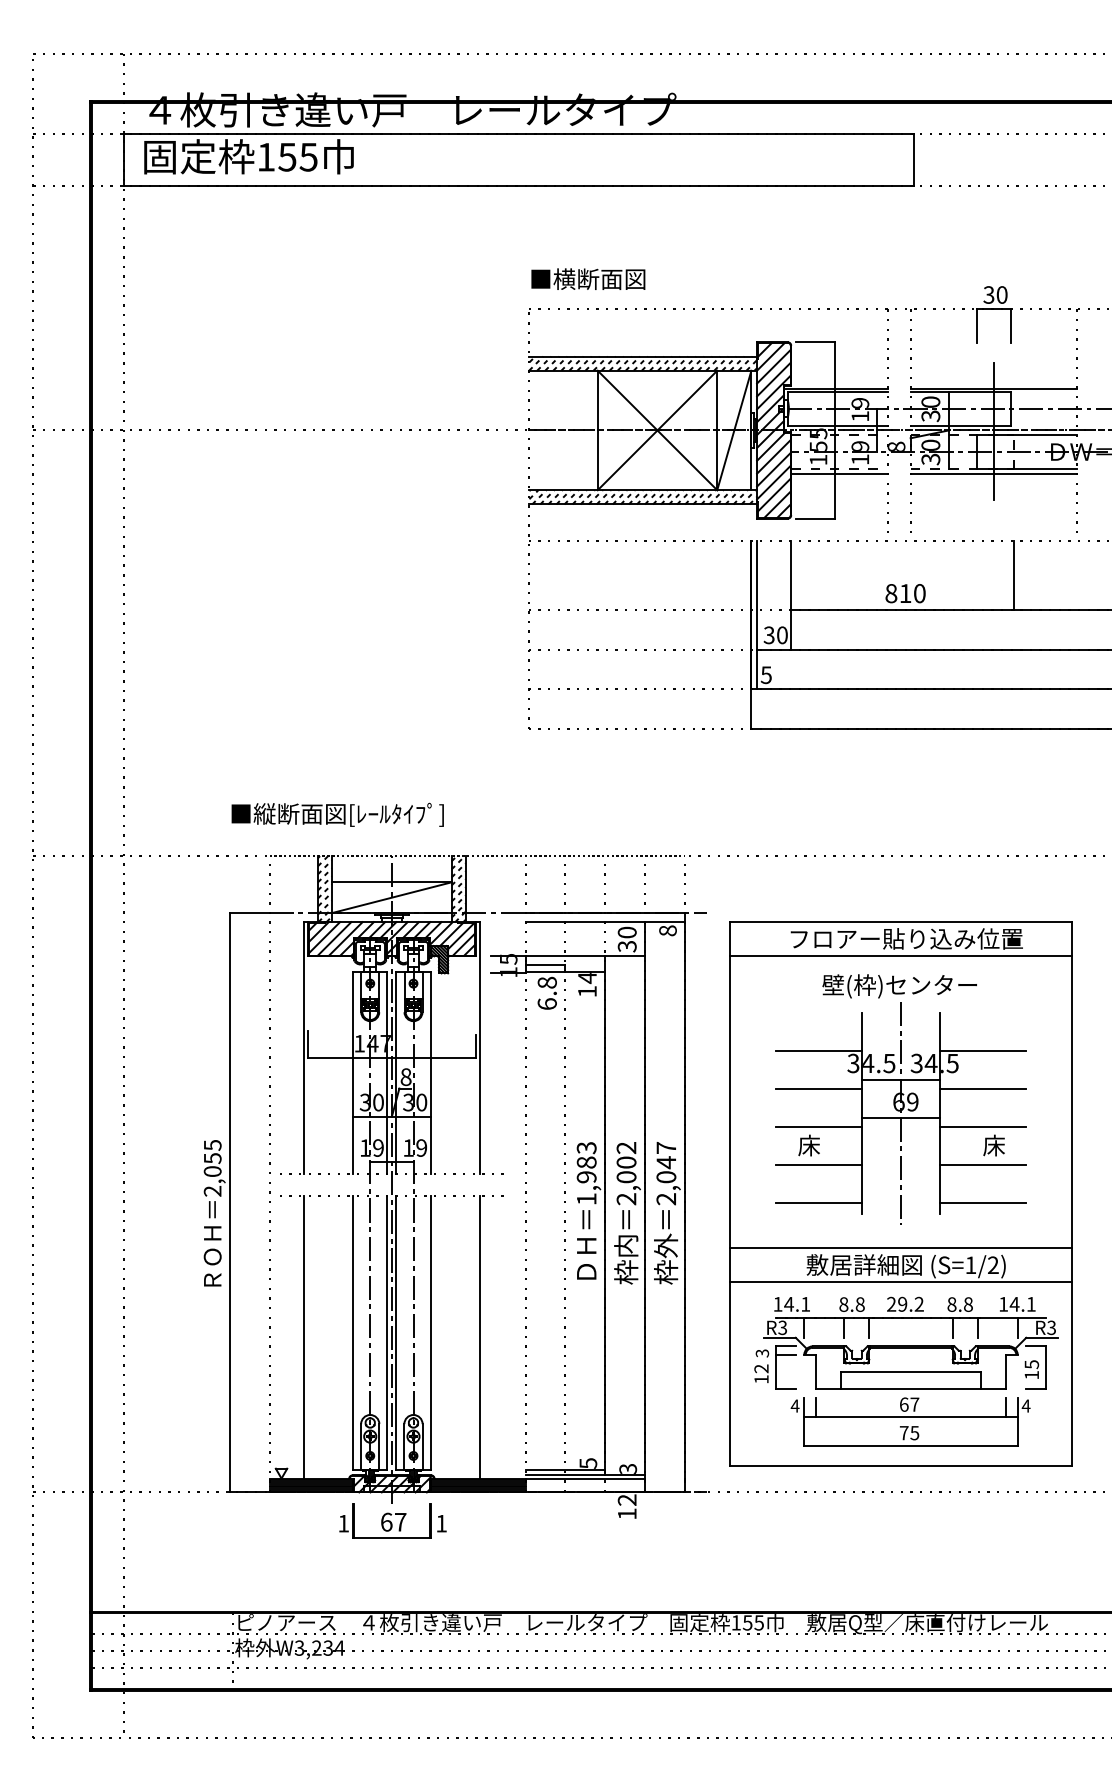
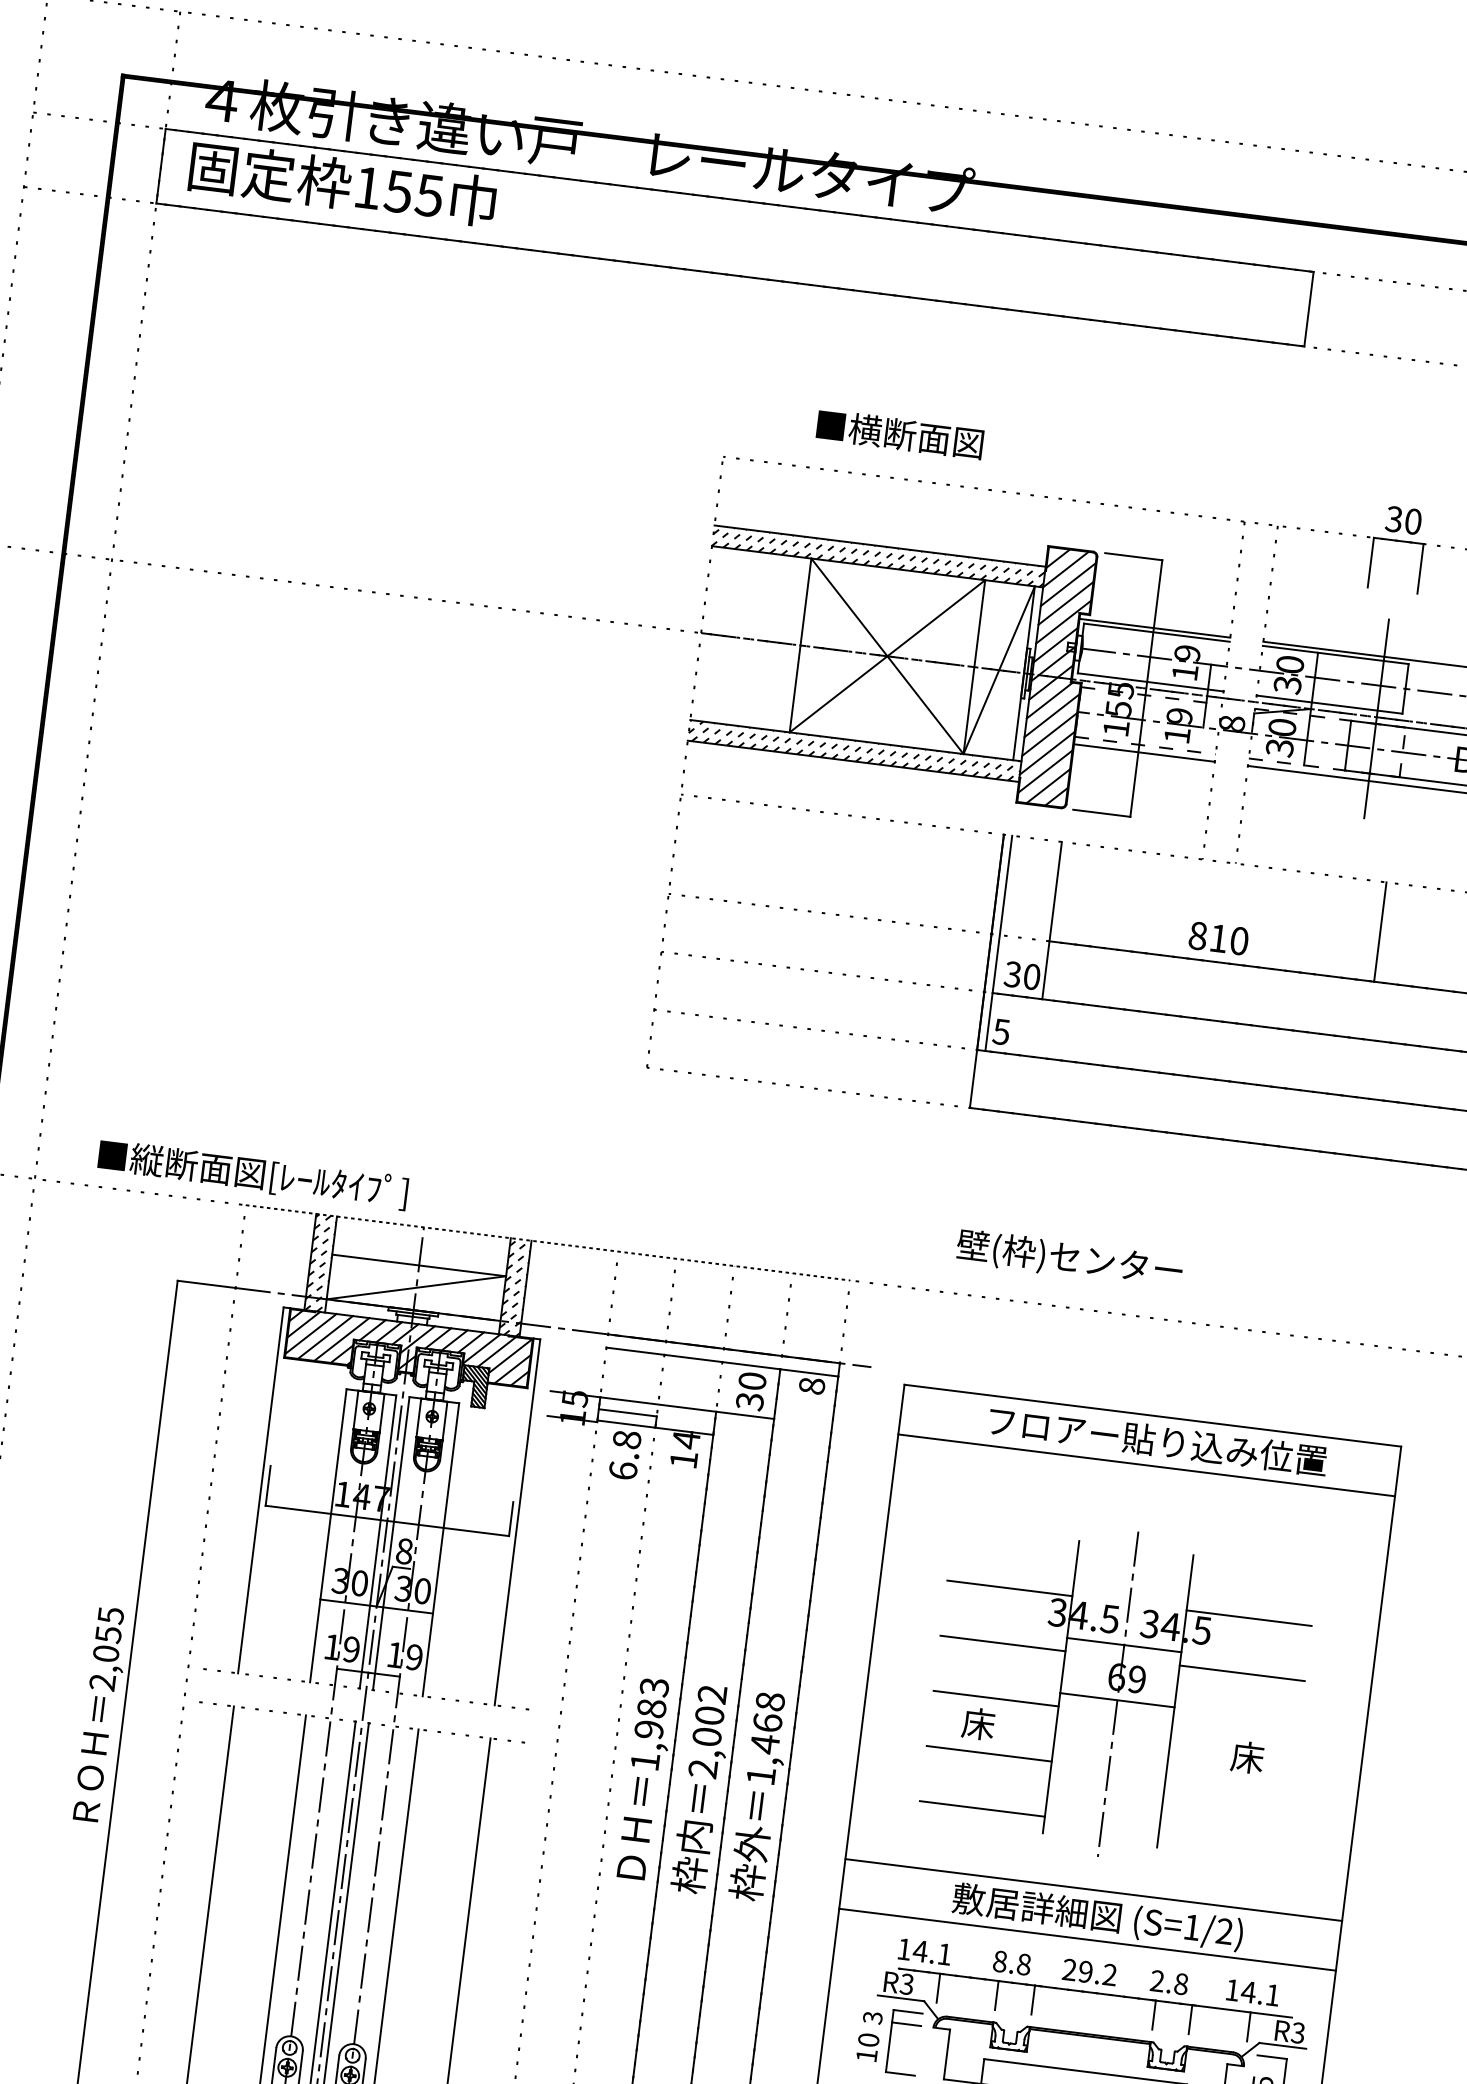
text: (588, 278) -> (900, 433), moved
text: (337, 814) -> (252, 1174), moved
text: (899, 986) -> (1069, 1259), moved
line: (983, 1126) -> (1235, 1727), removed
line: (983, 1164) -> (1228, 1783), removed
text: (666, 1173) -> (765, 1738), 2,047 -> 1,468
line: (983, 1202) -> (1221, 1838), removed
text: (951, 1304) -> (1156, 1980), 8.8 -> 2.8
text: (761, 1368) -> (868, 2039), 12 -> 10

